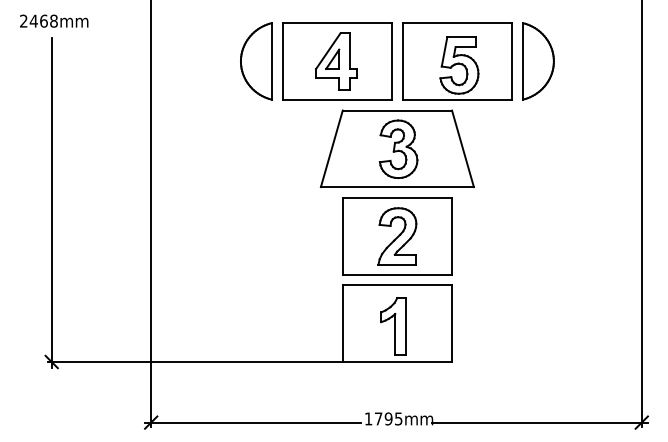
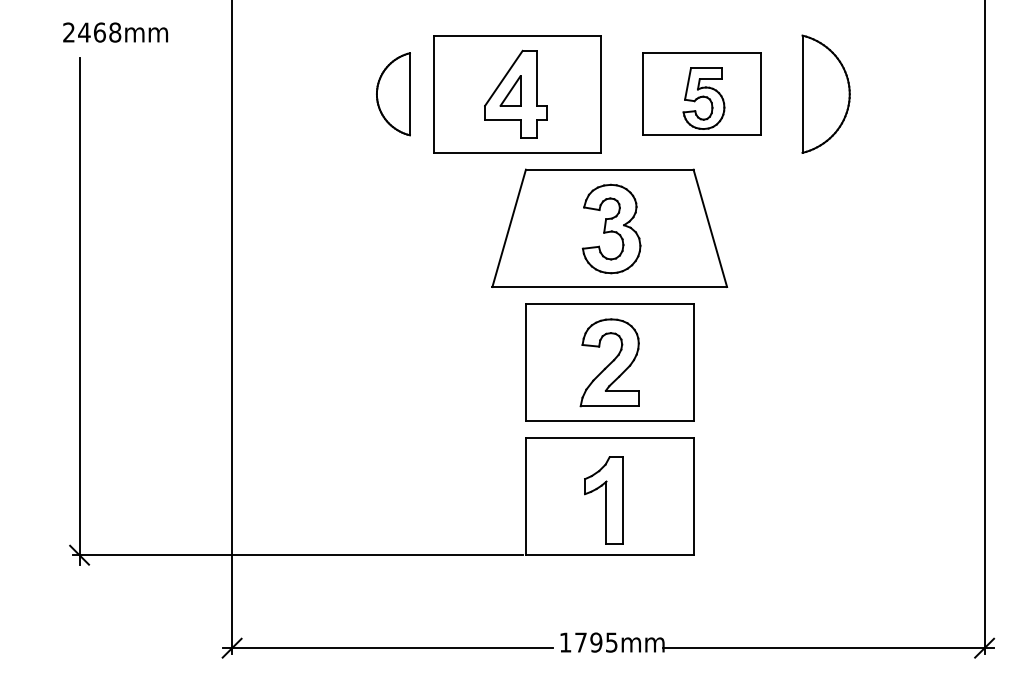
text: (54, 20) -> (116, 31), moved
part: (256, 61) -> (393, 94), size x0.7
part: (457, 61) -> (701, 94), size x0.7

